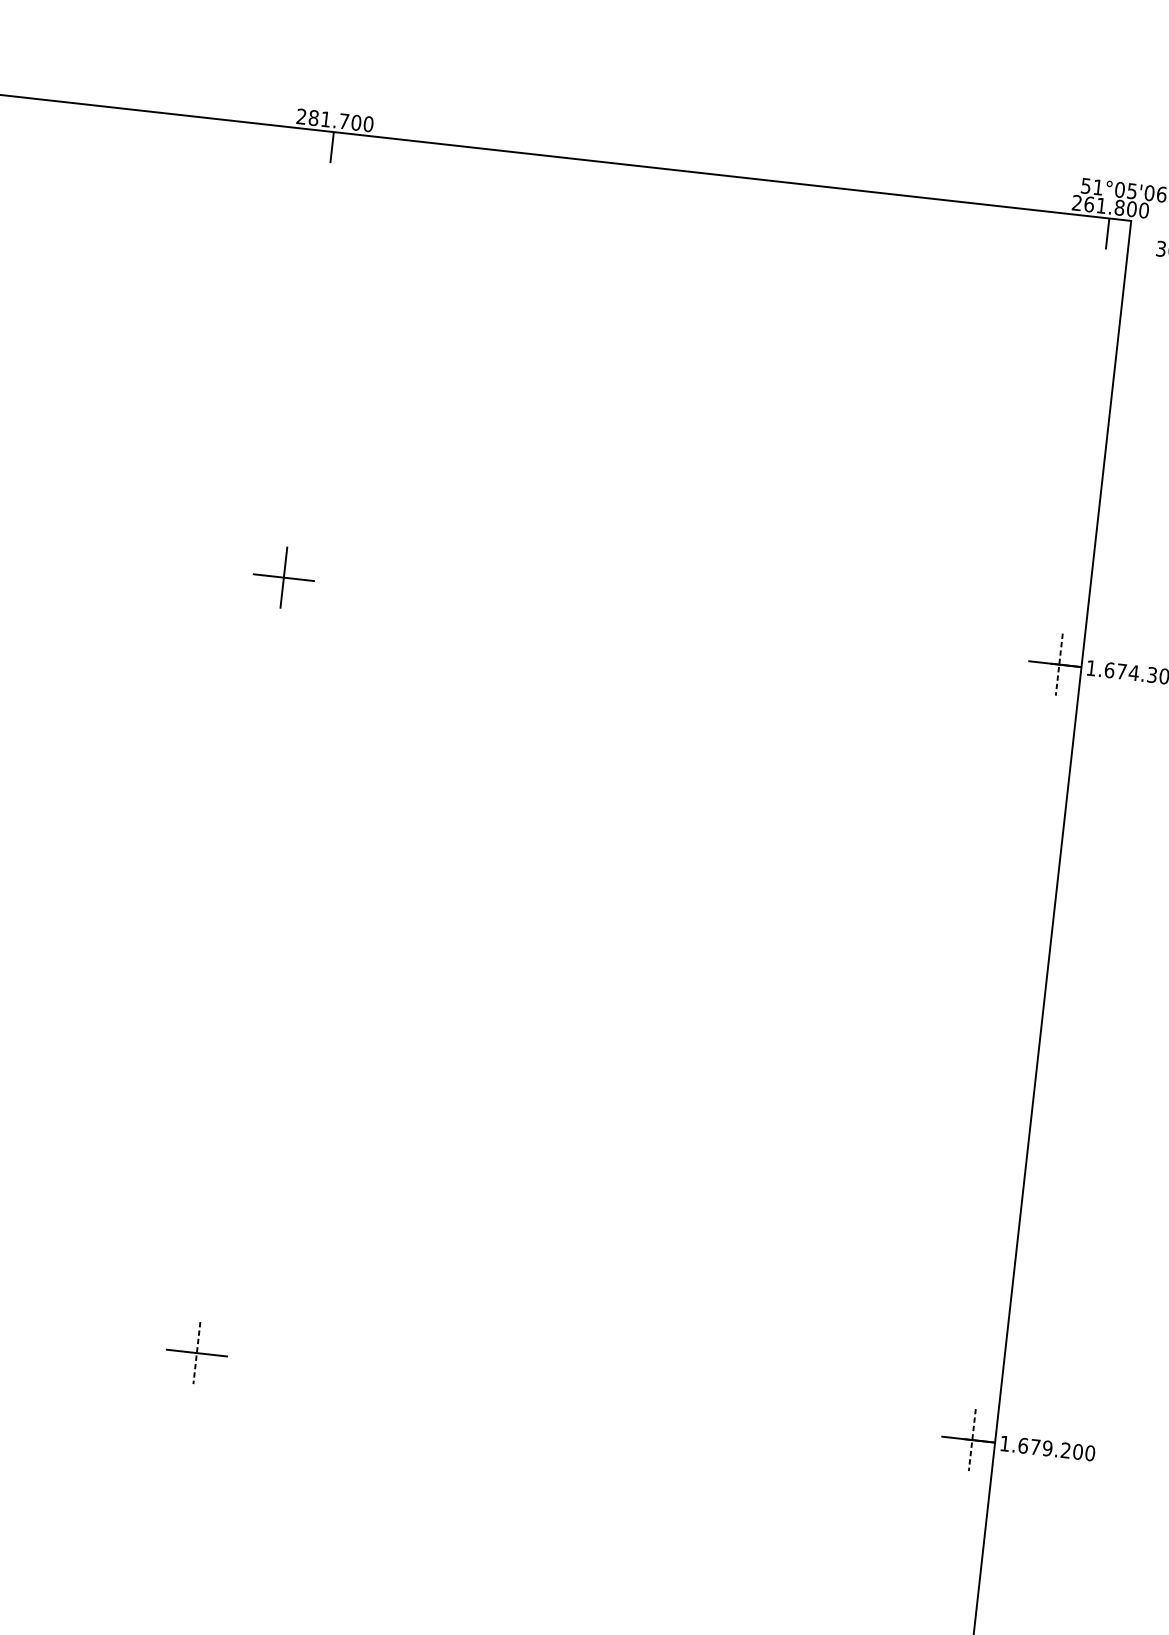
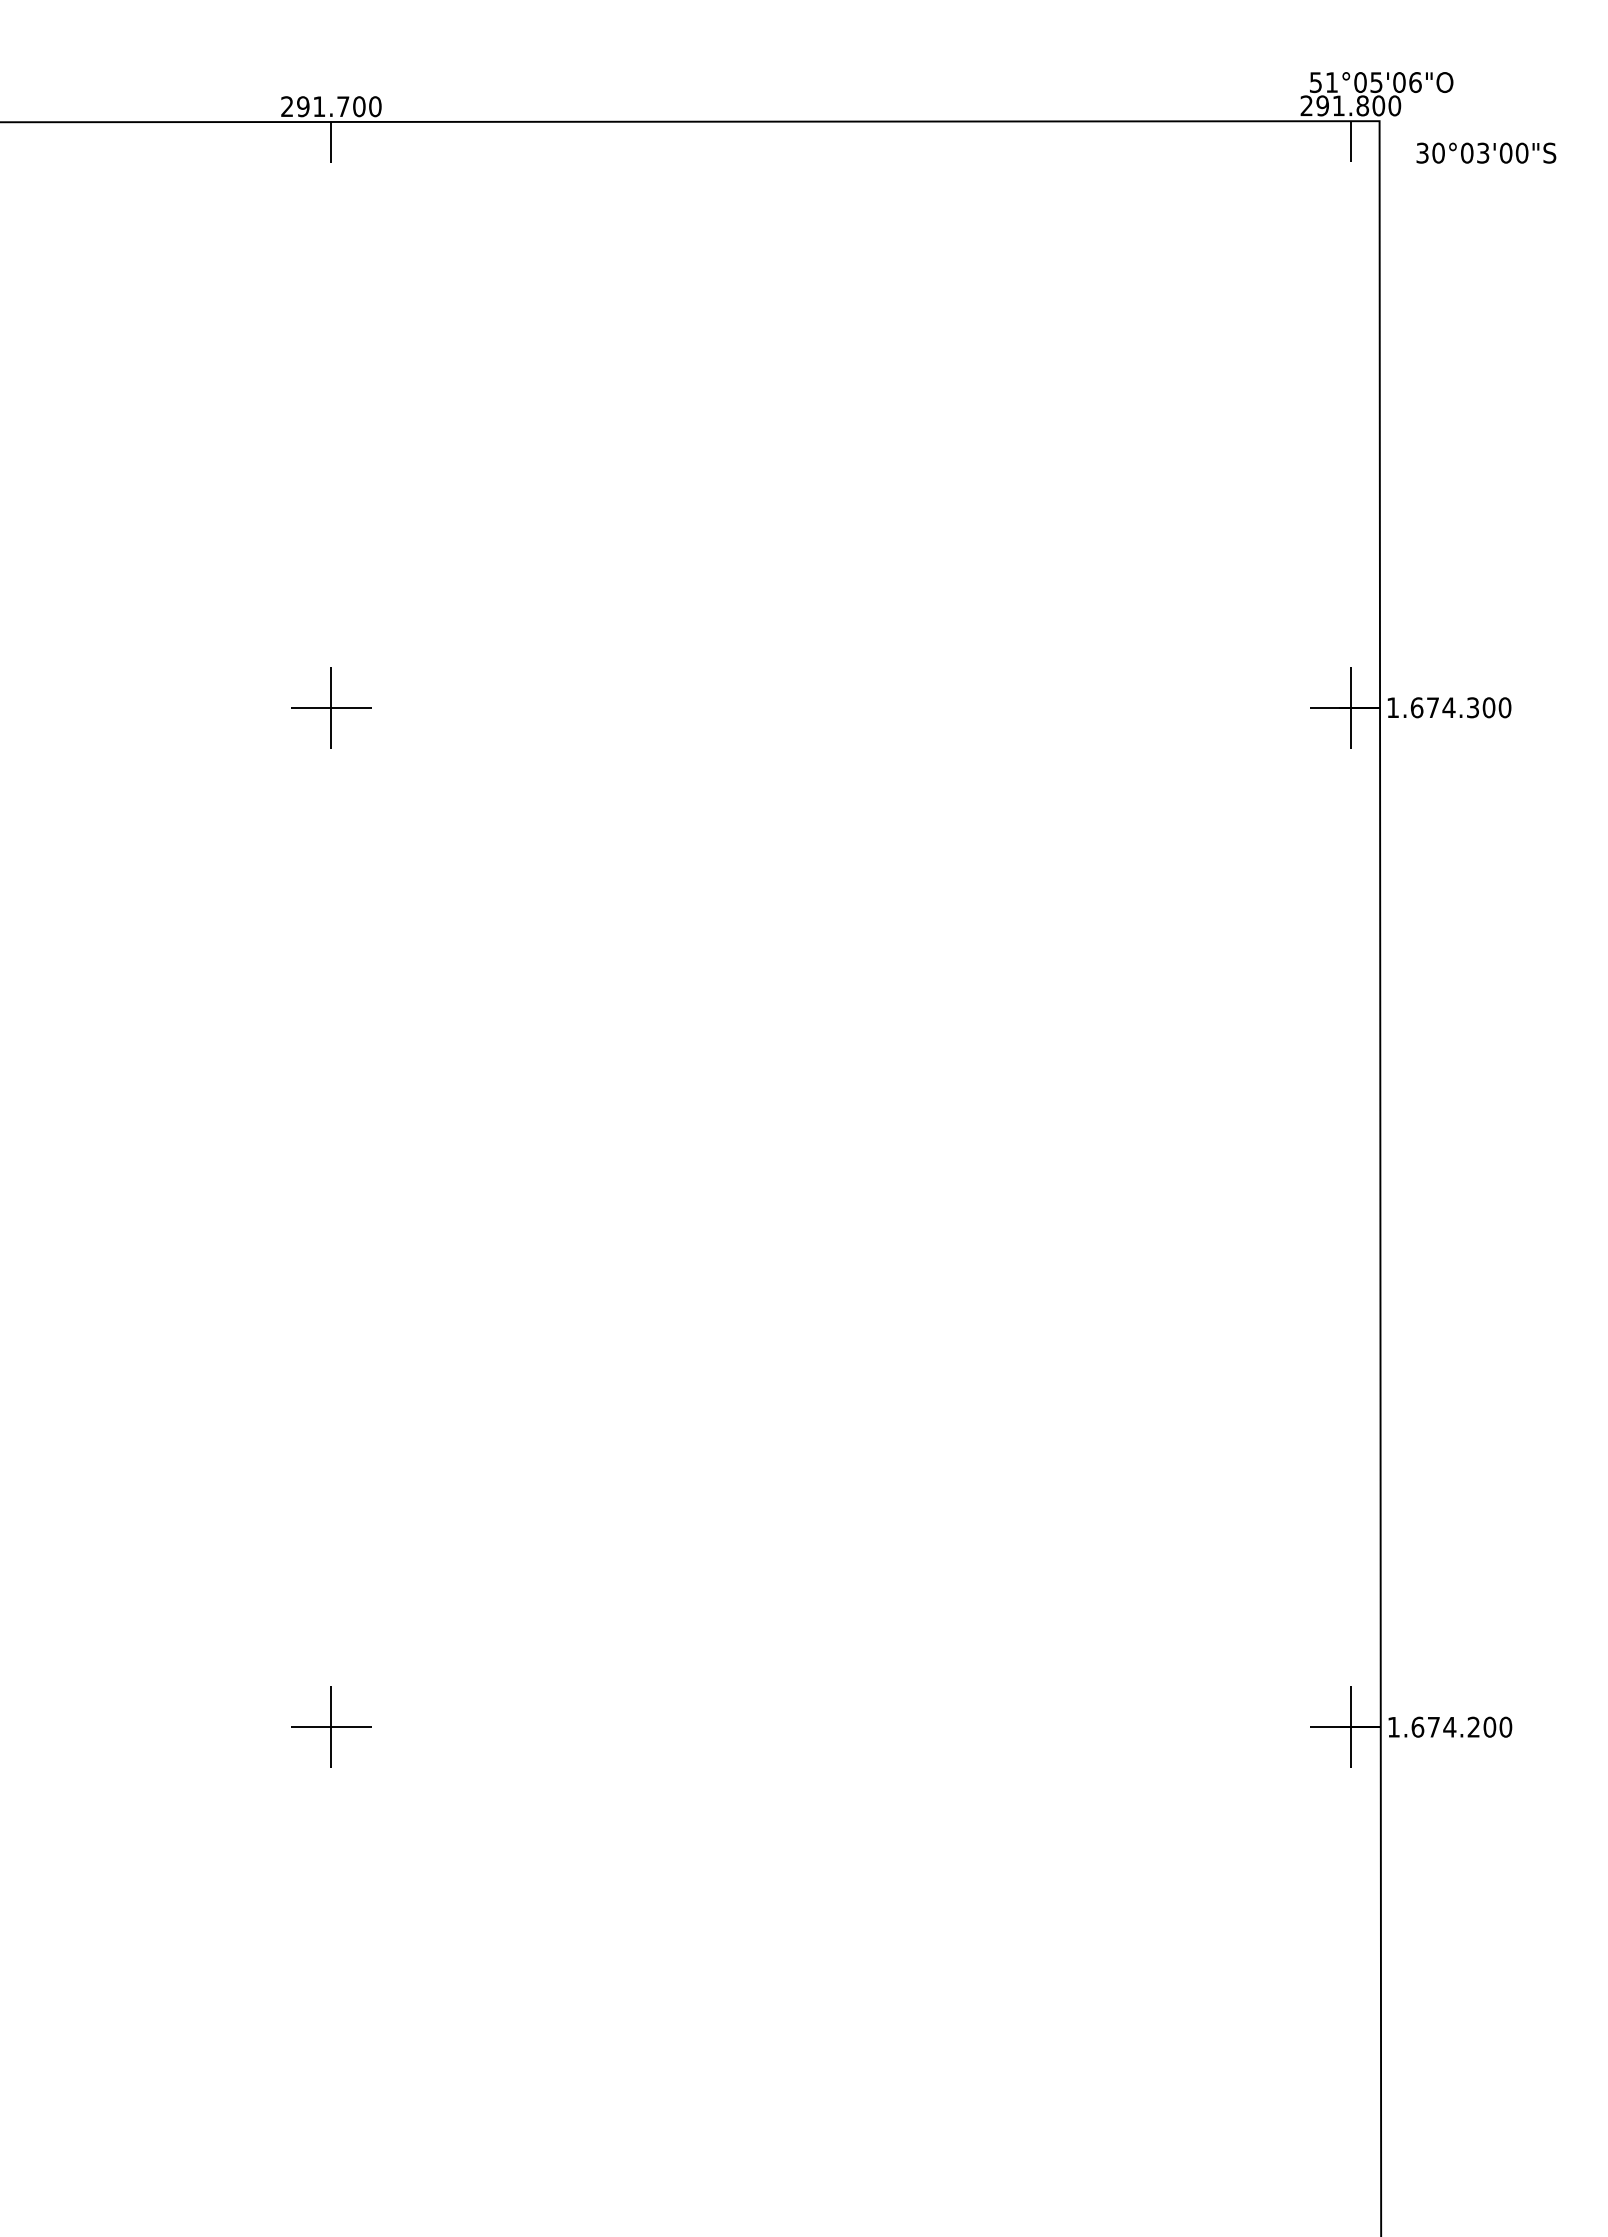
text: (313, 117) -> (303, 106), 281.700 -> 291.700
text: (1089, 204) -> (1322, 105), 261.800 -> 291.800
line: (1059, 664) -> (1350, 707), dashed -> solid
line: (196, 1353) -> (331, 1727), dashed -> solid
line: (972, 1440) -> (1350, 1727), dashed -> solid
text: (1047, 1447) -> (1449, 1726), 1.679.200 -> 1.674.200

